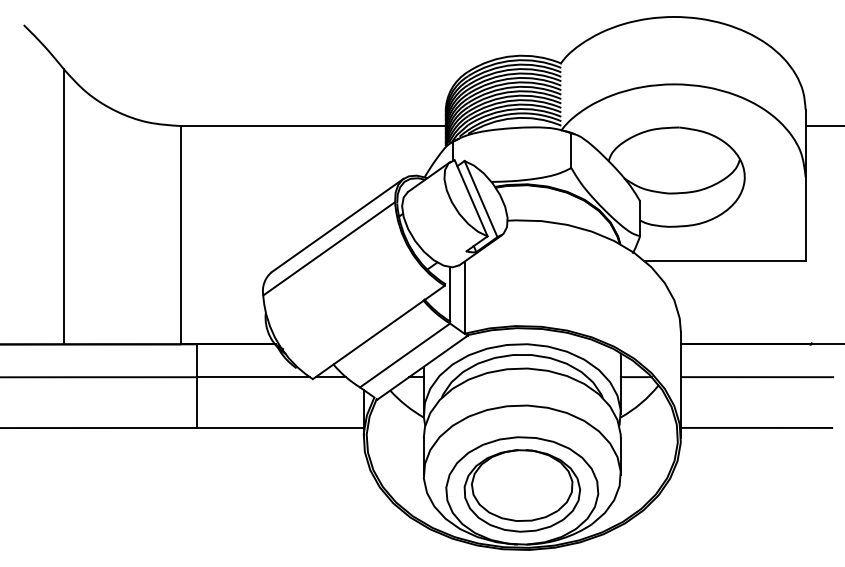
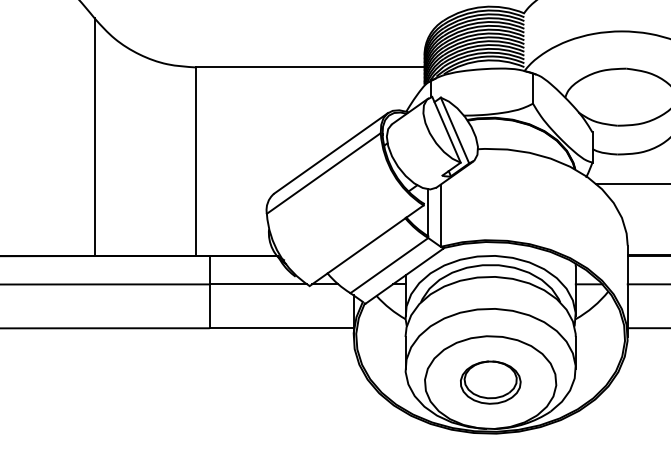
part: (522, 490) -> (490, 382), size x0.6

